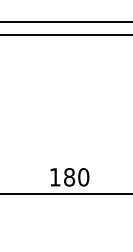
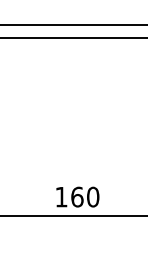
text: (69, 176) -> (77, 196), 180 -> 160

